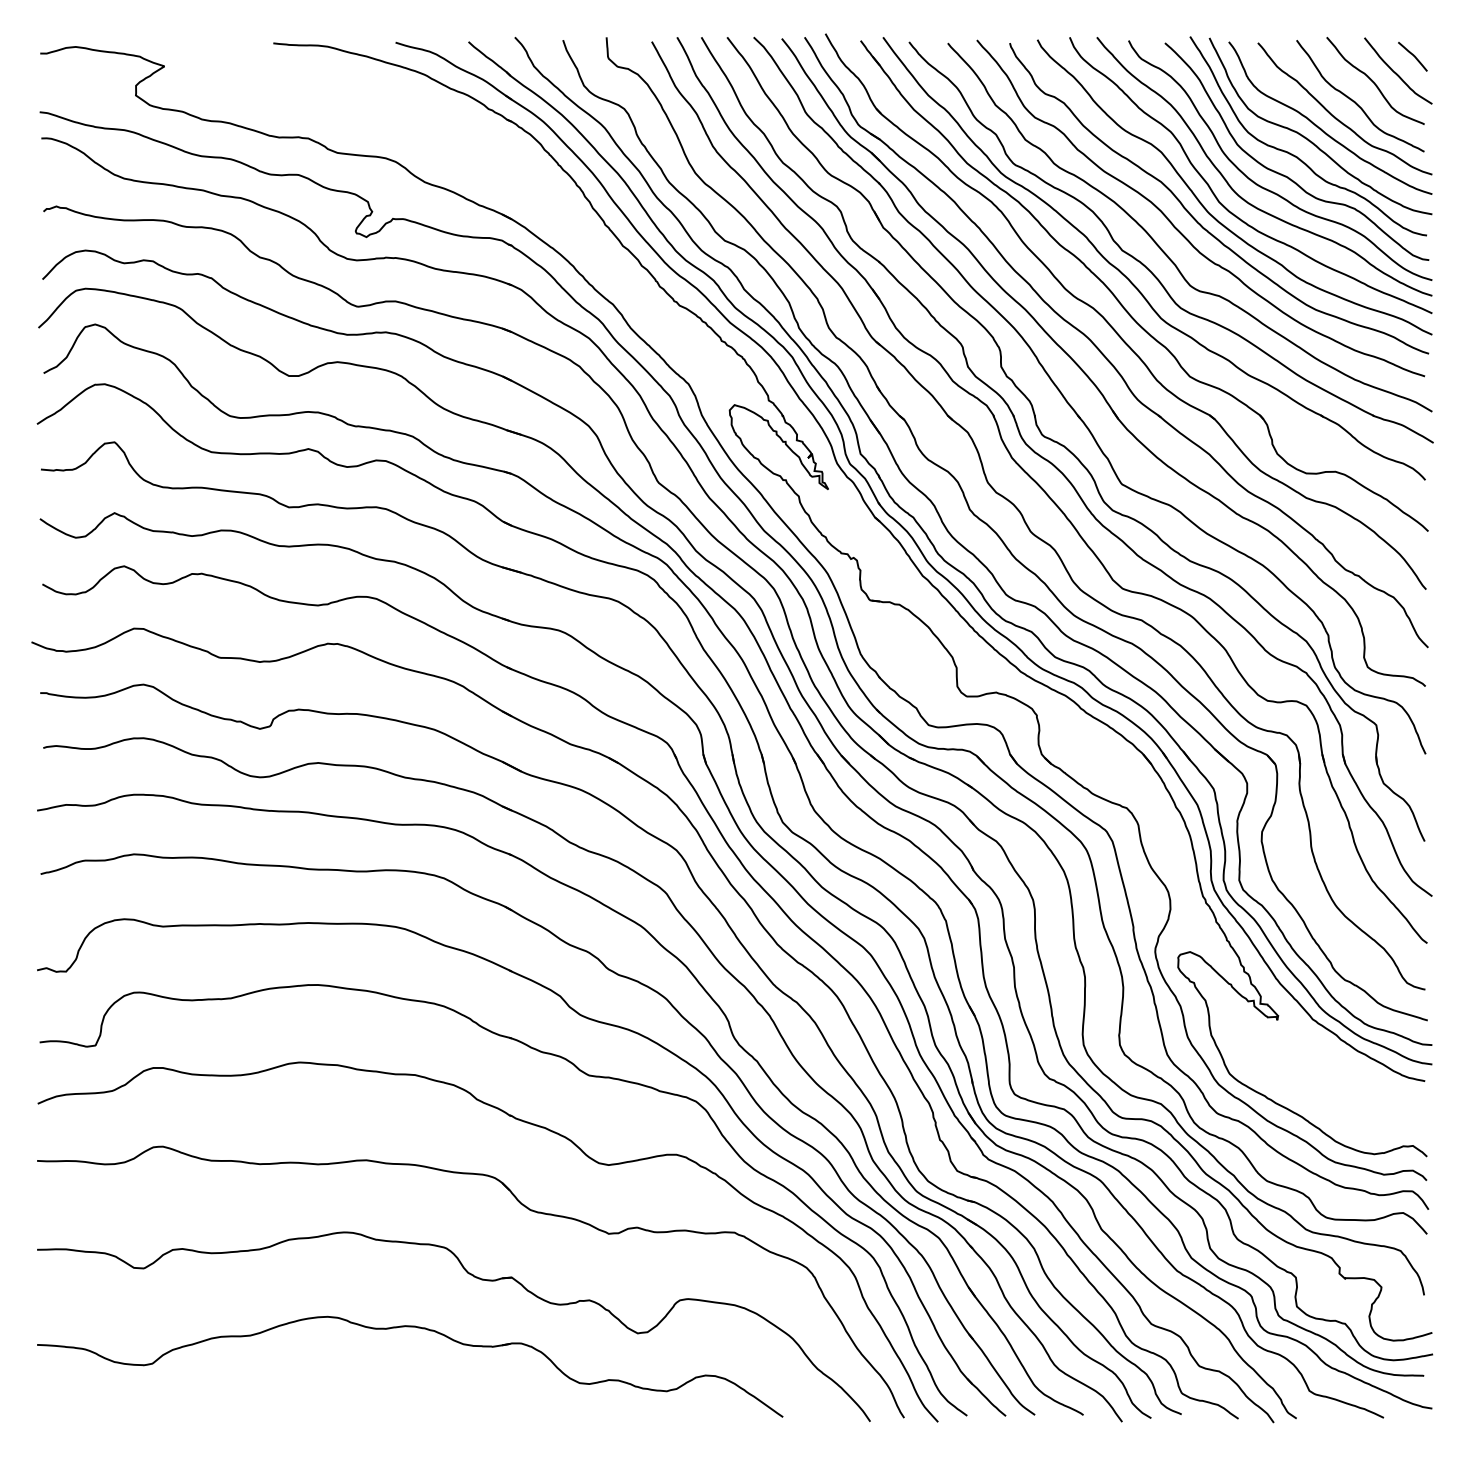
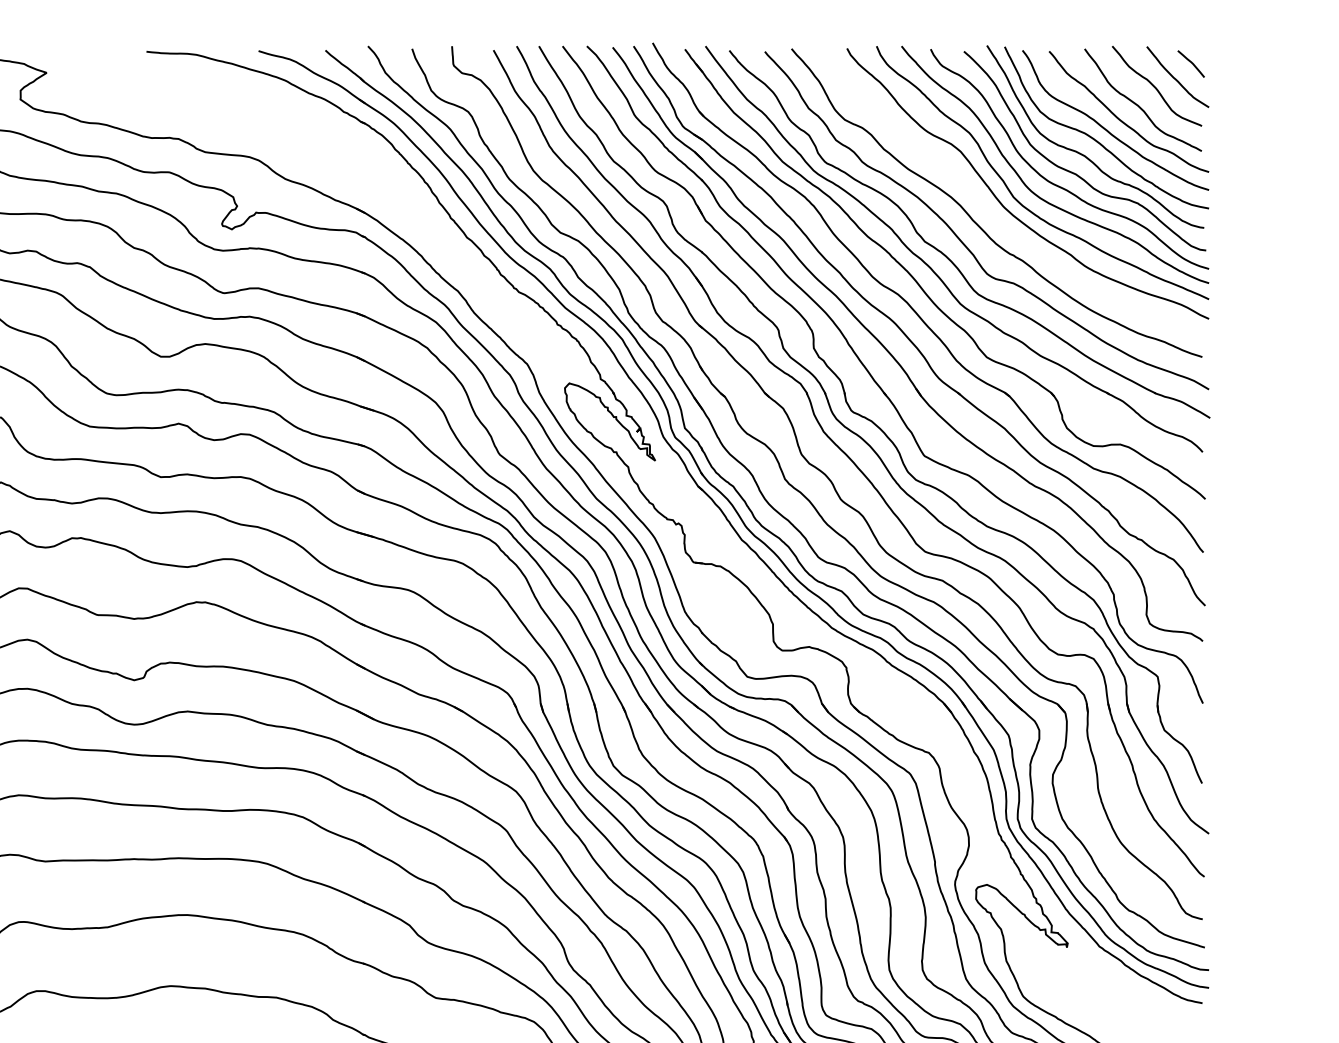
curve: (1197, 220) -> (993, 214), removed

